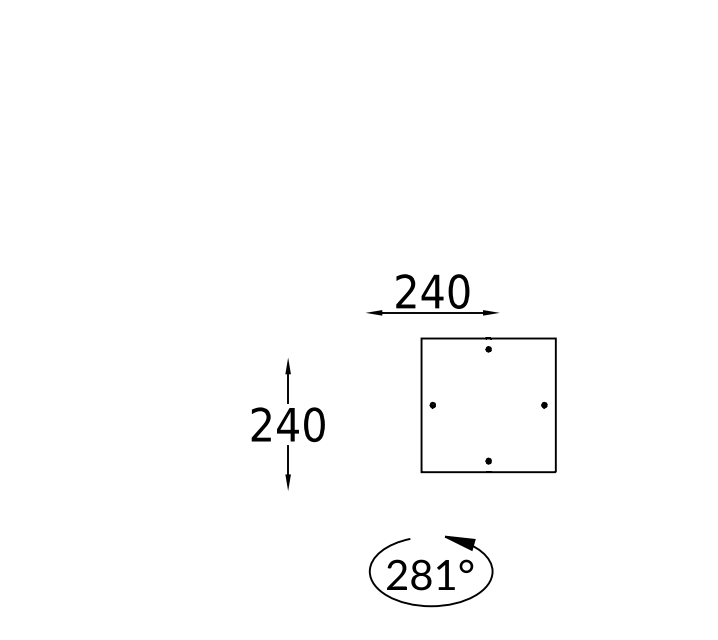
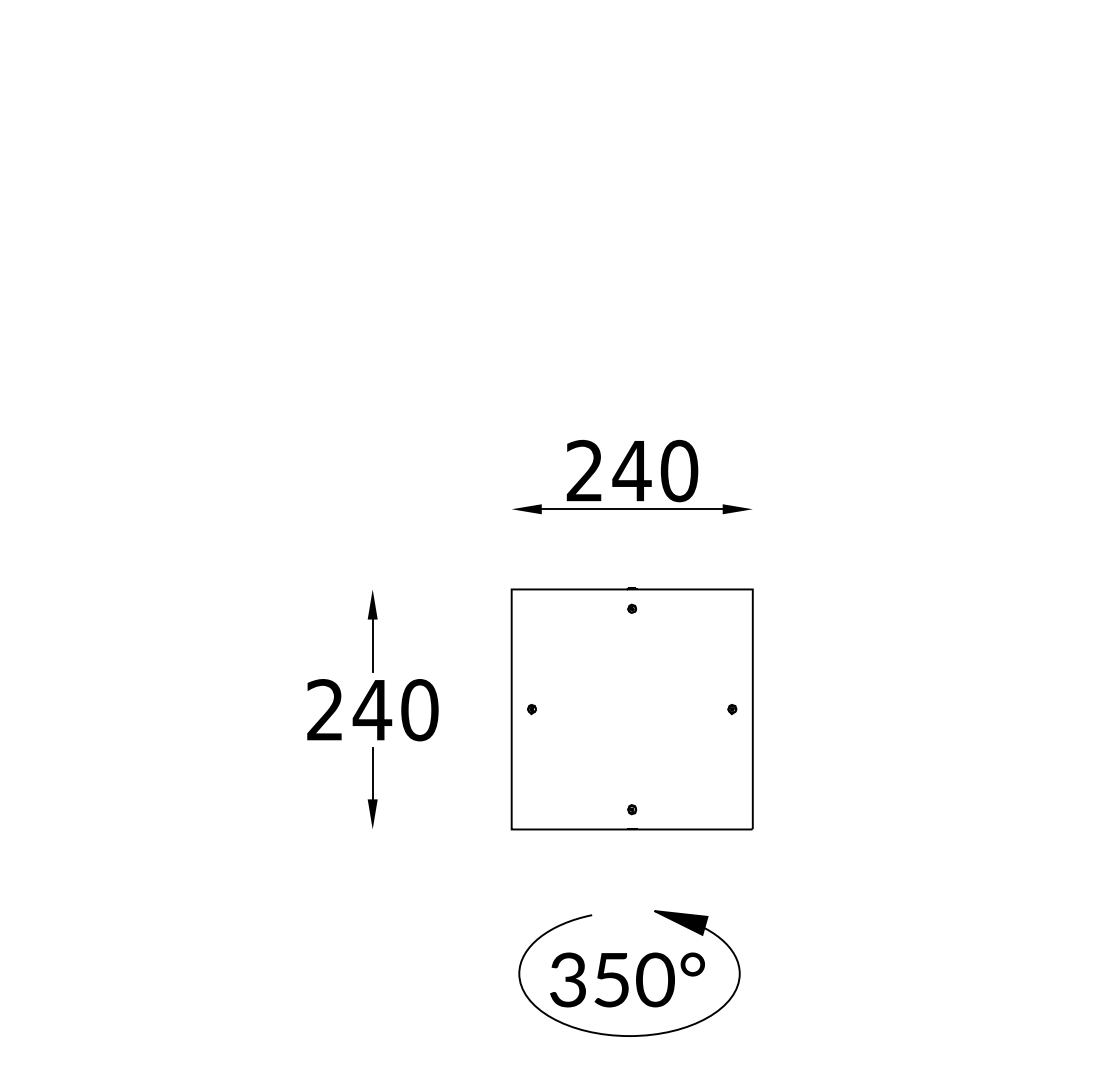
part: (488, 405) -> (631, 709), moved
text: (421, 574) -> (612, 979), 281° -> 350°

